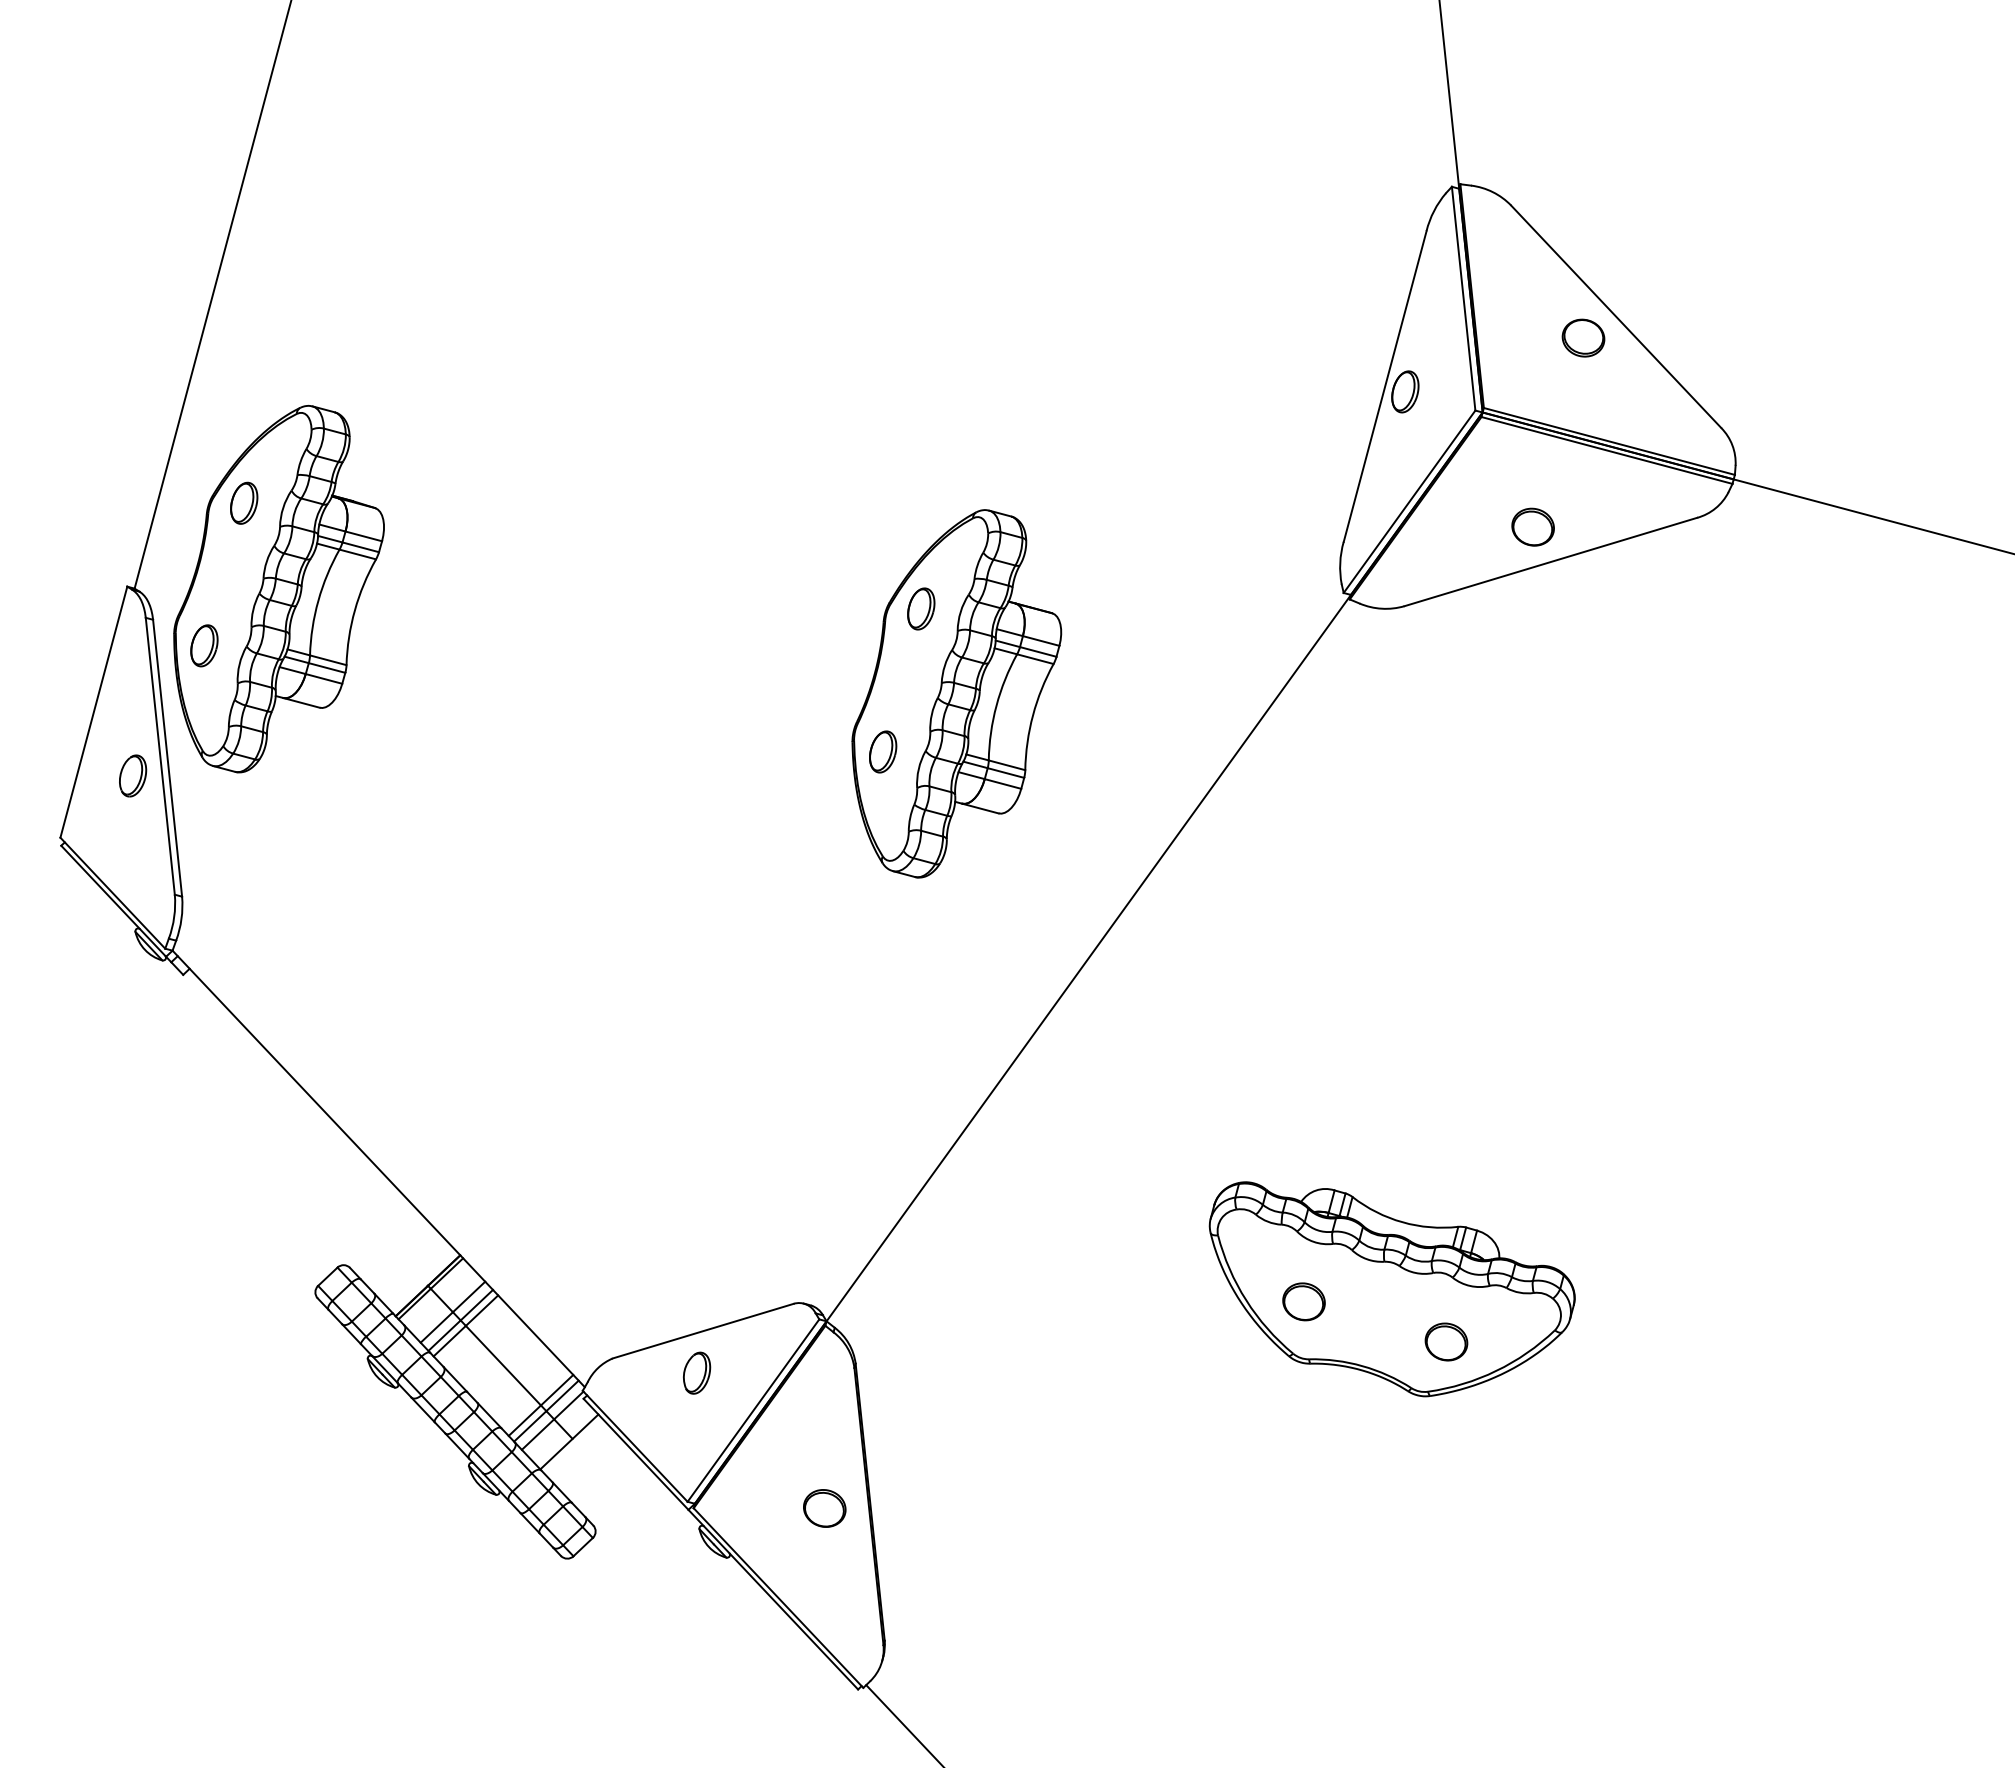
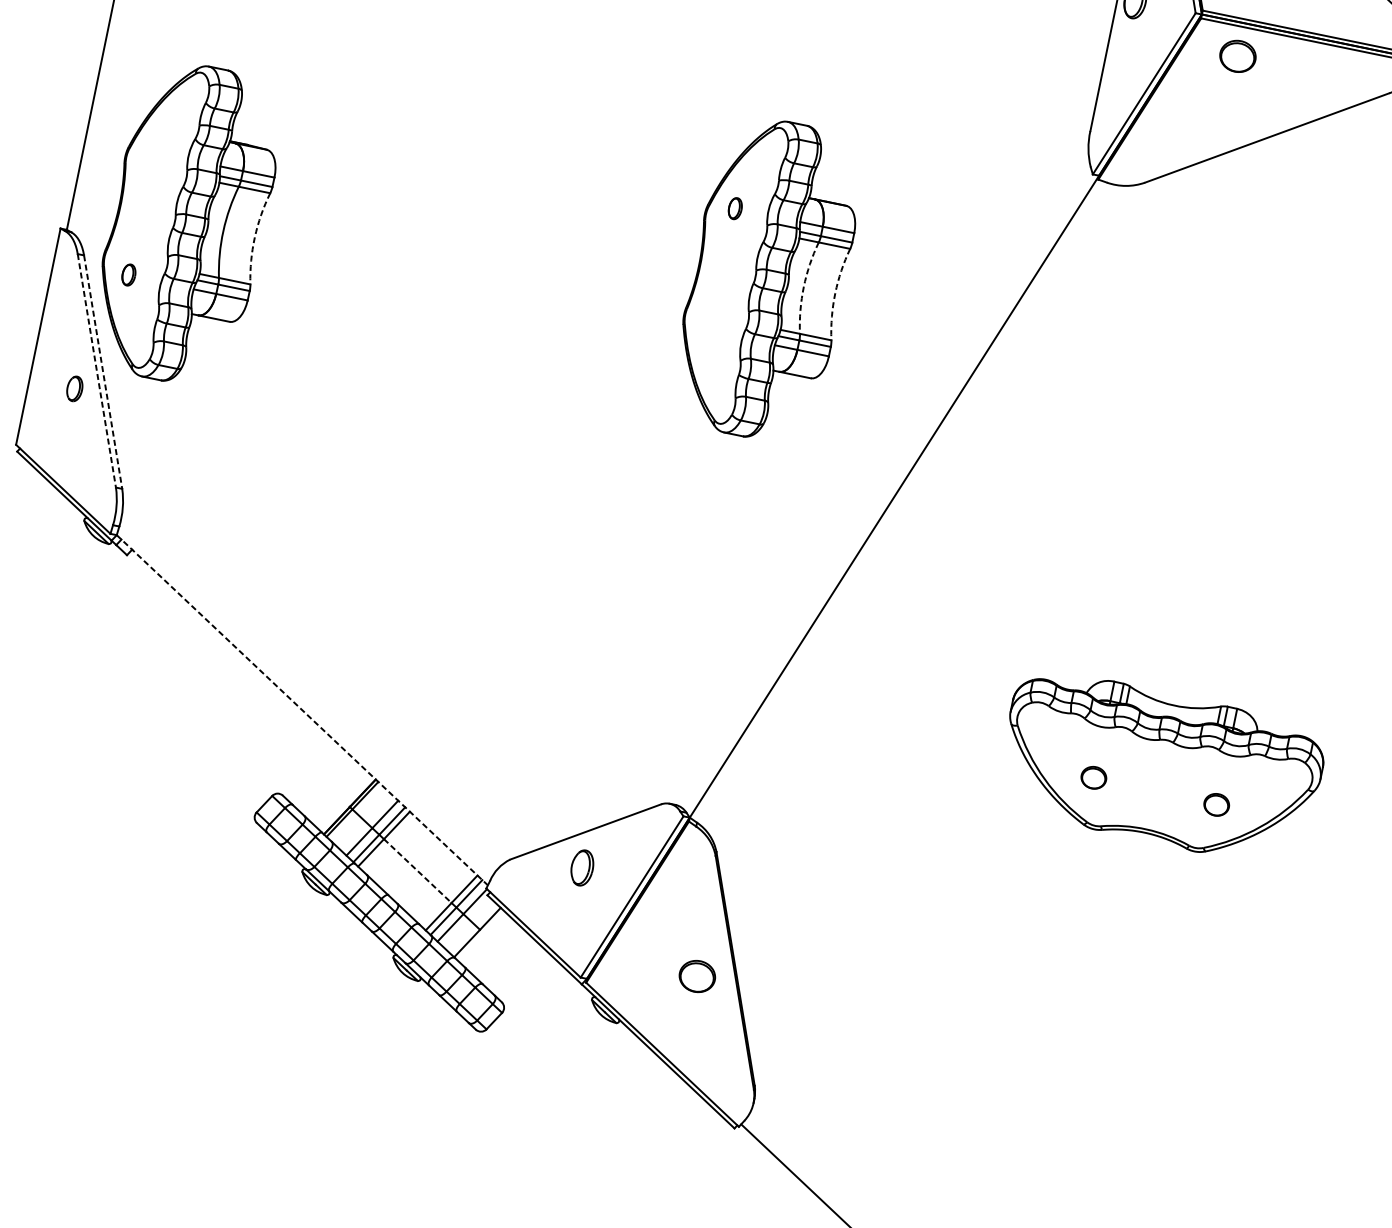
part: (244, 502) -> (155, 151), removed
part: (1532, 526) -> (1237, 55), moved
part: (921, 608) -> (735, 208), size x0.6
arc: (354, 610) -> (254, 237), solid -> dashed
part: (204, 645) -> (128, 274), size x0.6
arc: (996, 705) -> (803, 286), solid -> dashed
arc: (1033, 715) -> (835, 293), solid -> dashed
part: (883, 751) -> (710, 331), removed
line: (160, 756) -> (97, 371), solid -> dashed
line: (167, 758) -> (103, 372), solid -> dashed
part: (133, 775) -> (75, 388), size x0.7
line: (379, 1169) -> (303, 710), solid -> dashed
part: (1303, 1301) -> (1093, 777), size x0.7
part: (1446, 1341) -> (1216, 804), size x0.7
line: (503, 1365) -> (417, 870), solid -> dashed

